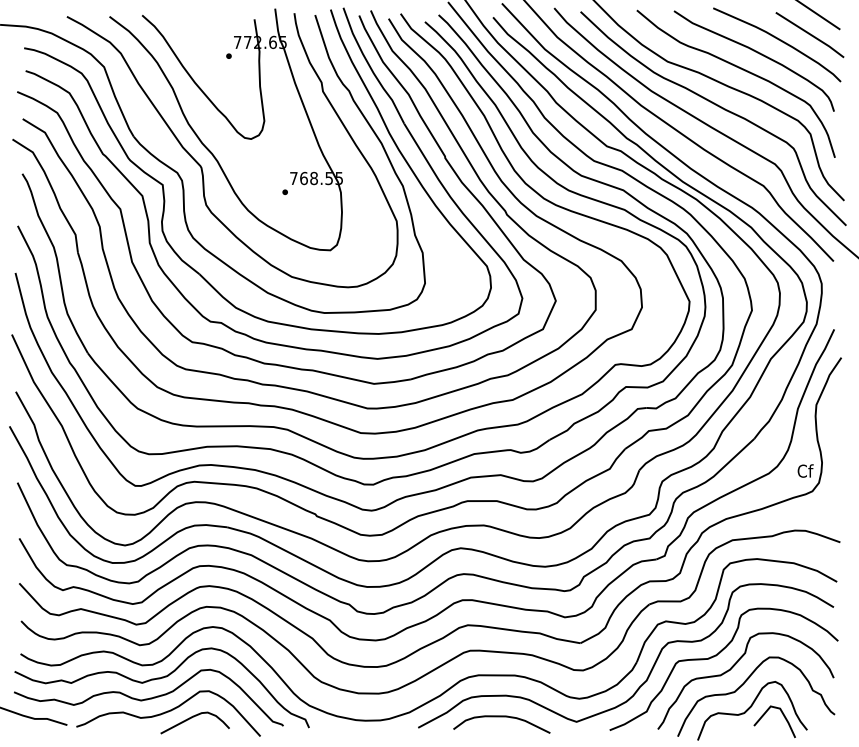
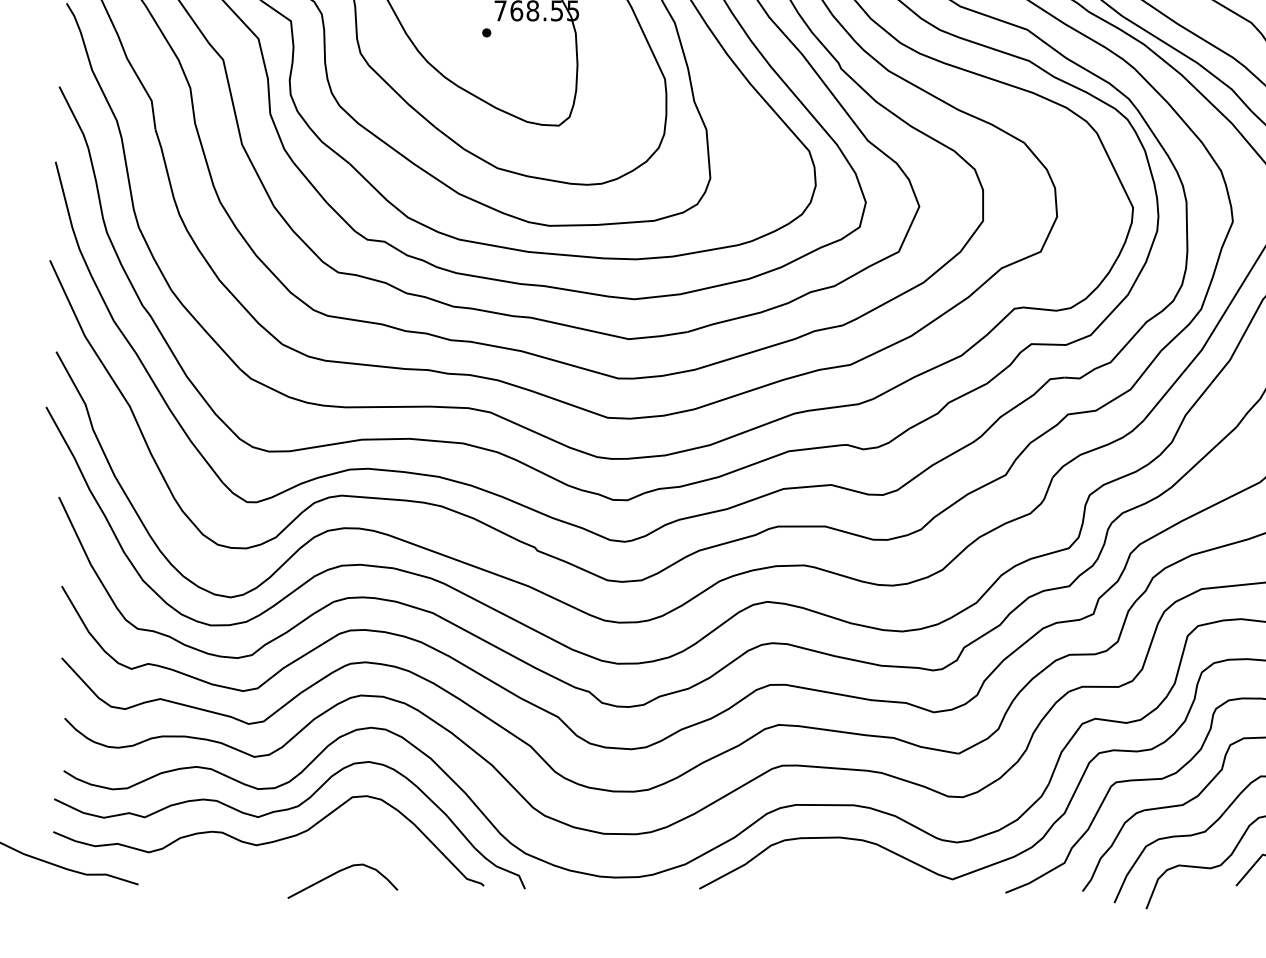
curve: (168, 712) -> (300, 864), removed
curve: (501, 717) -> (832, 872), removed

